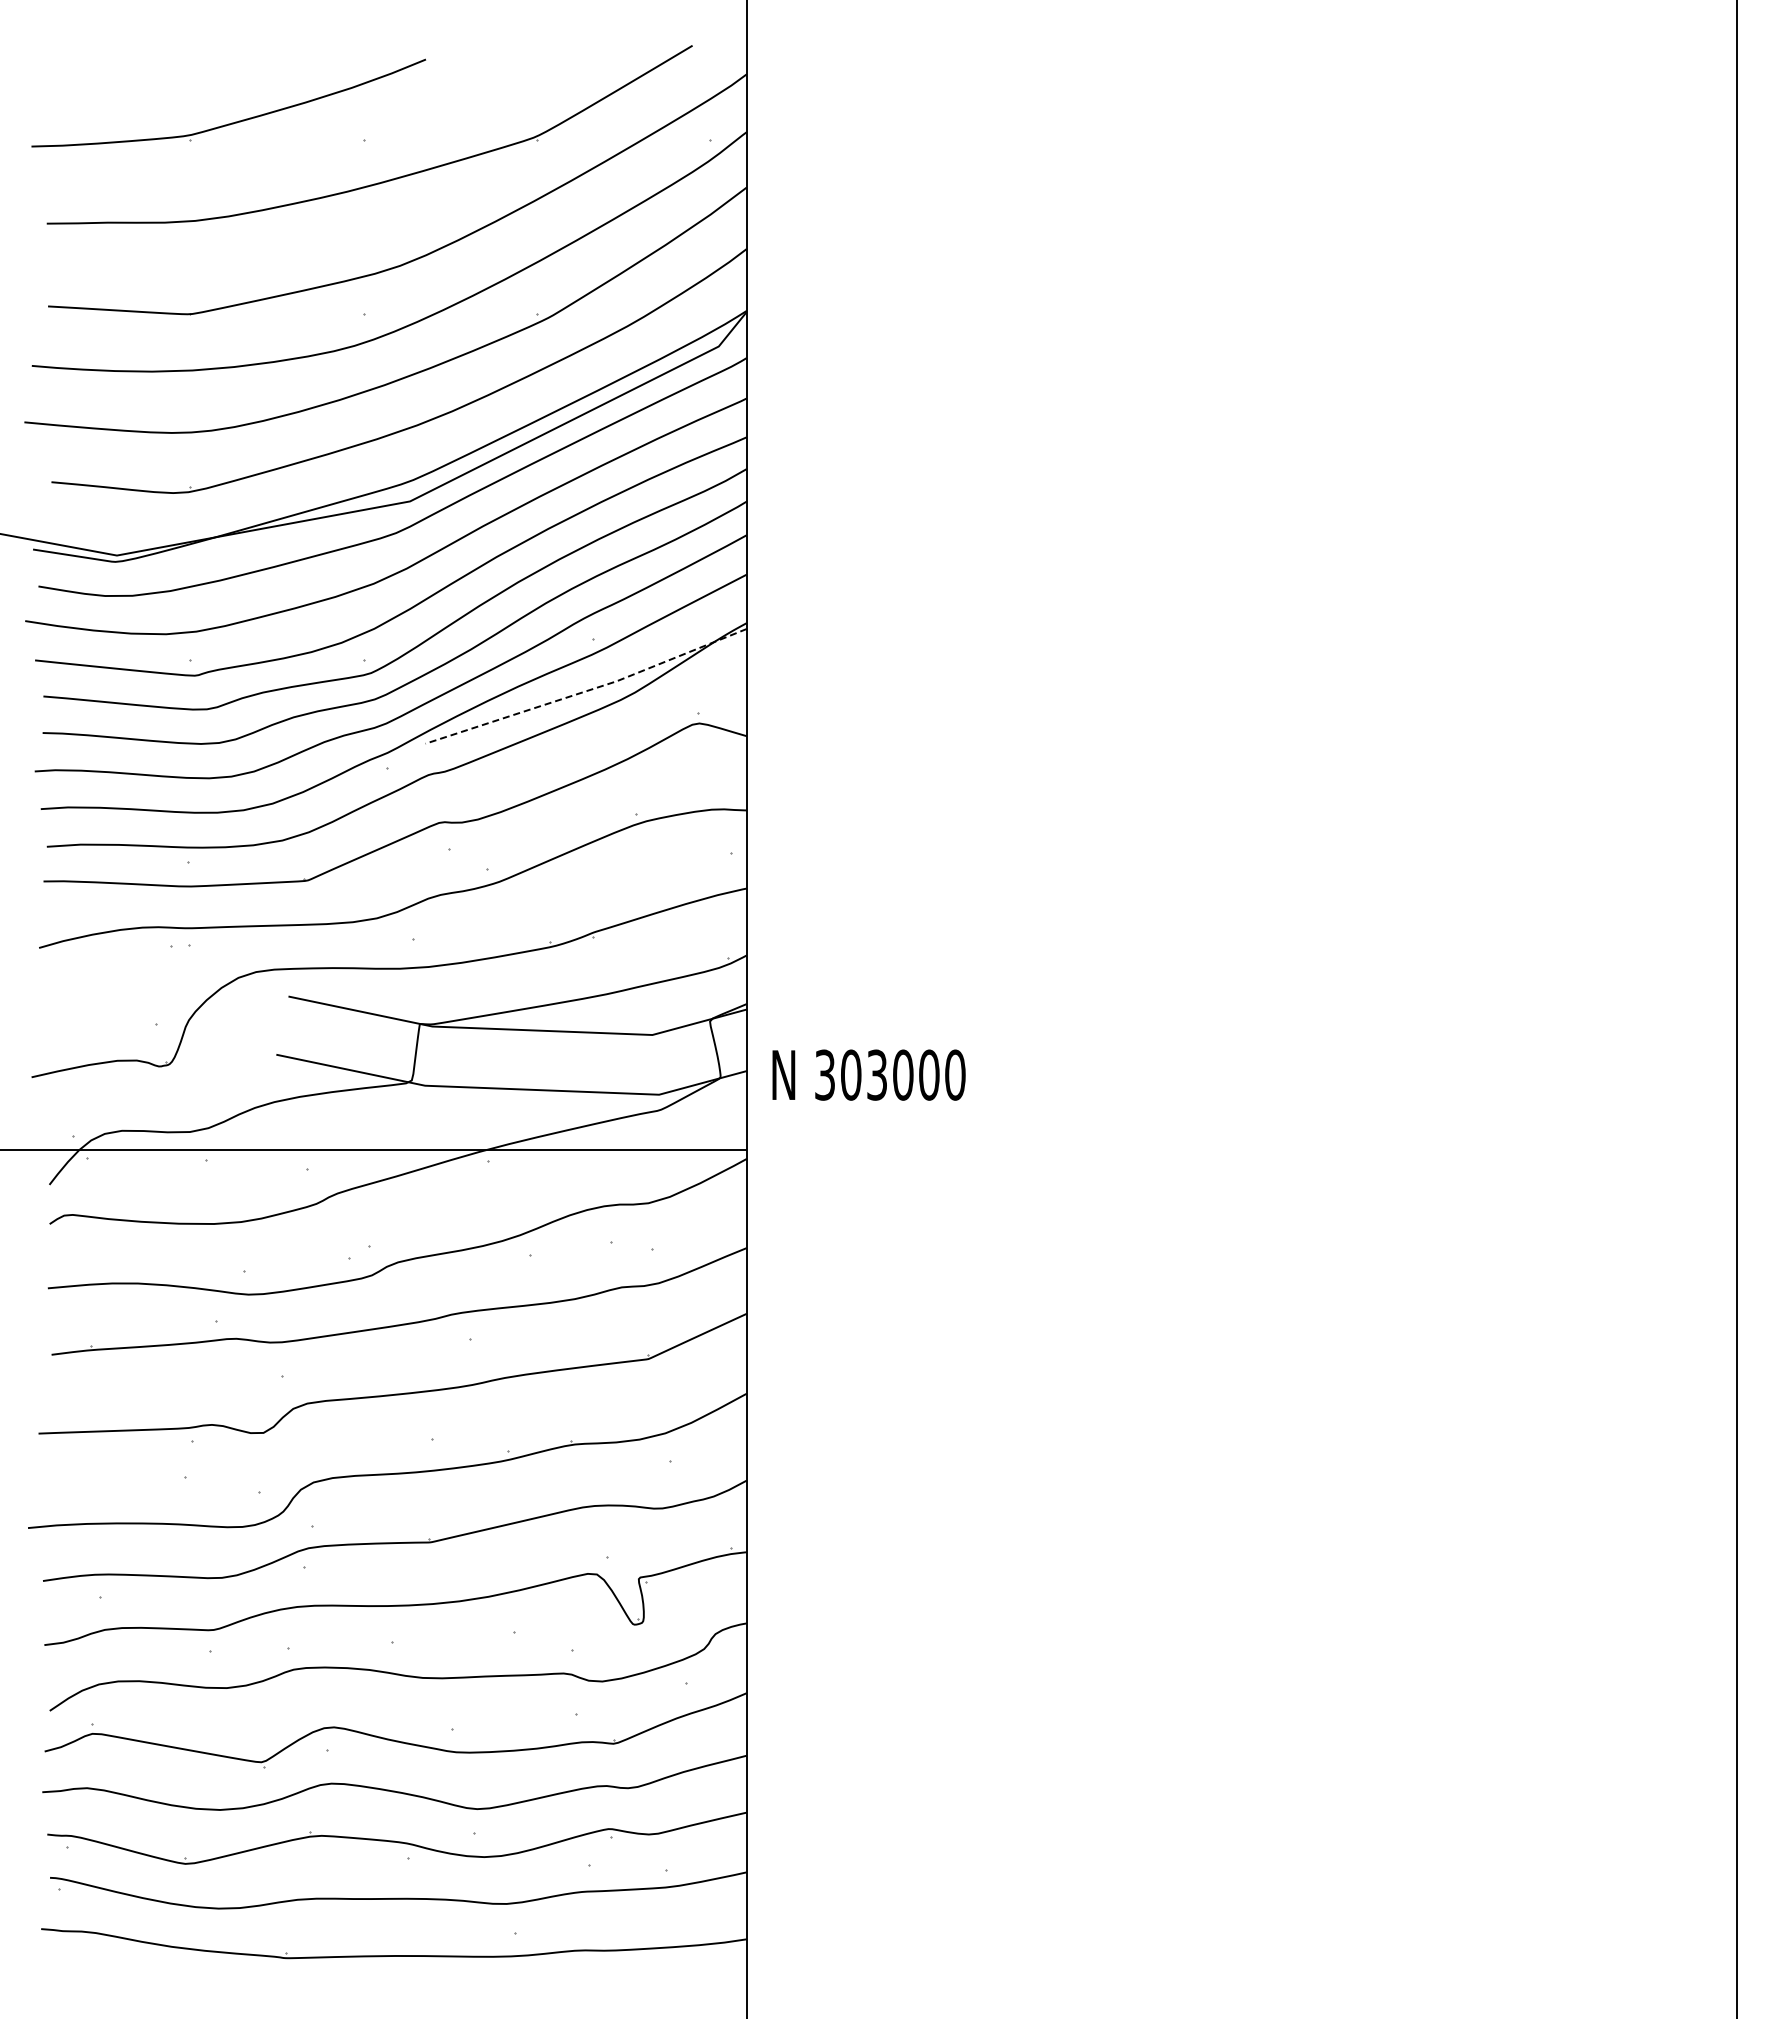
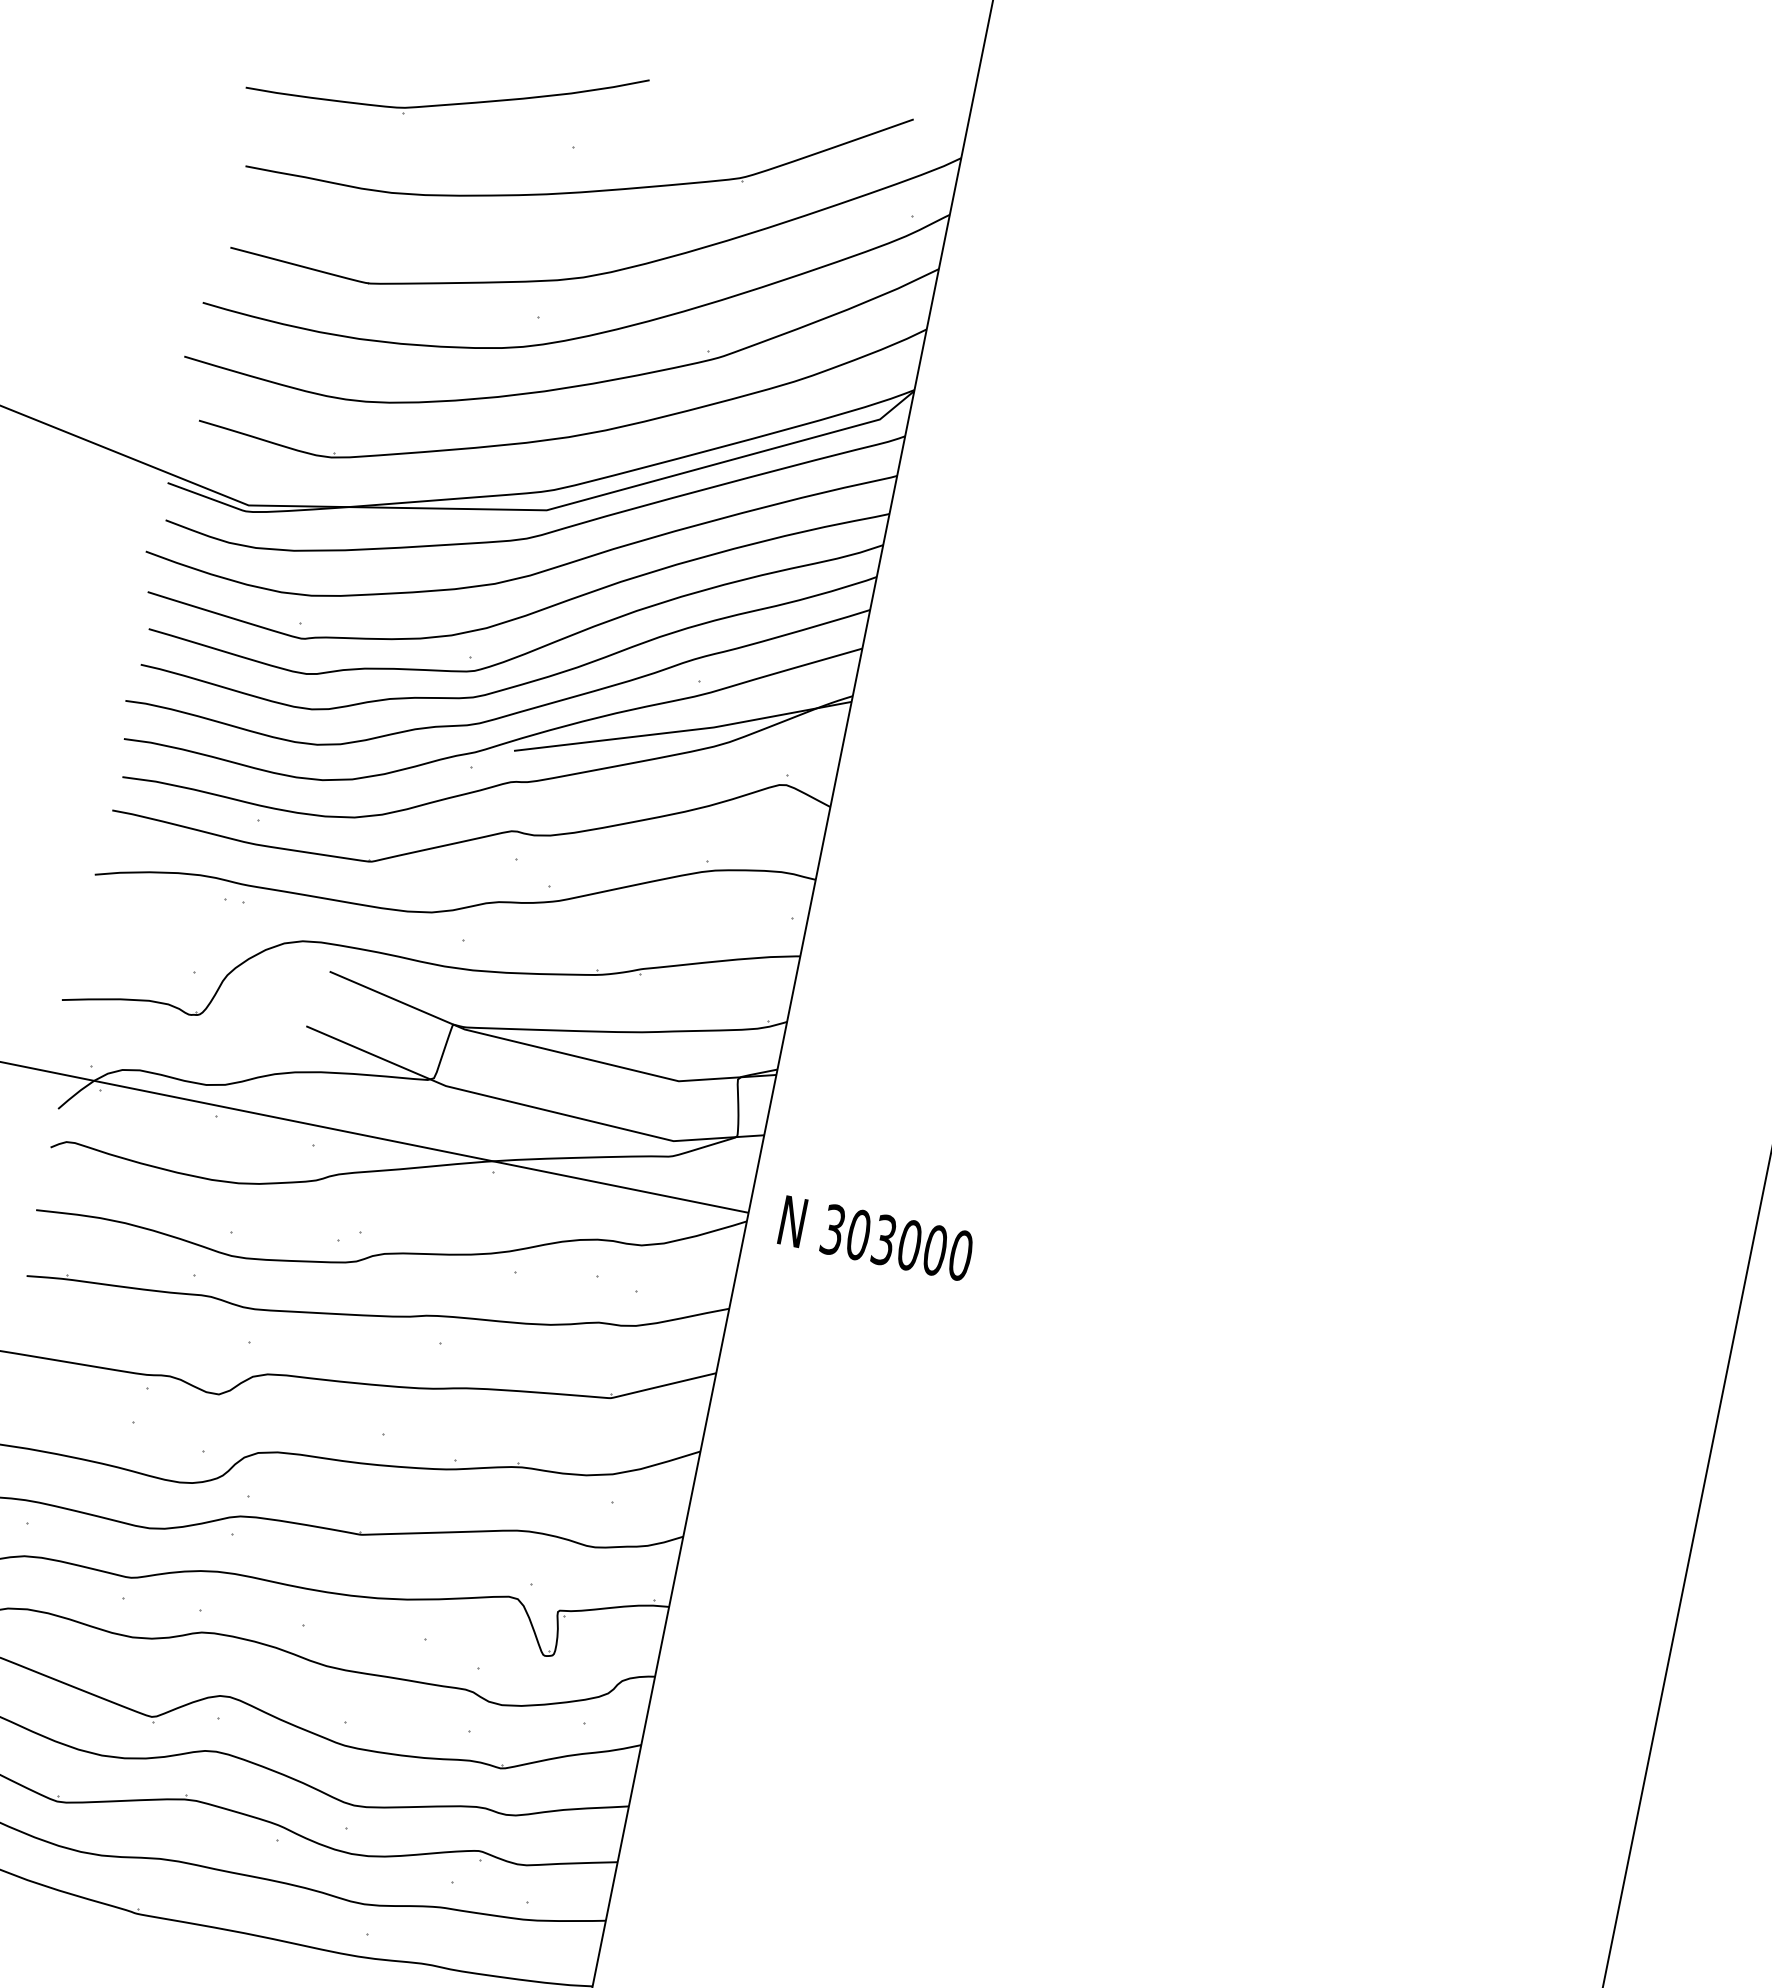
line: (588, 690) -> (684, 730), dashed -> solid
text: (868, 1074) -> (875, 1237), moved

